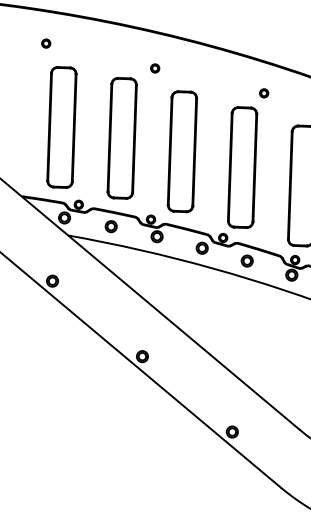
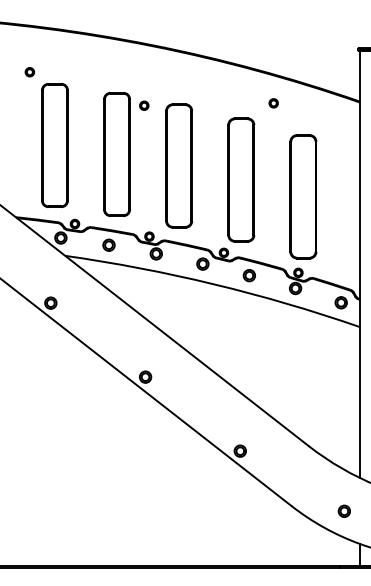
part: (45, 43) -> (29, 72), moved
part: (155, 68) -> (144, 105), moved
part: (263, 93) -> (273, 103), moved

